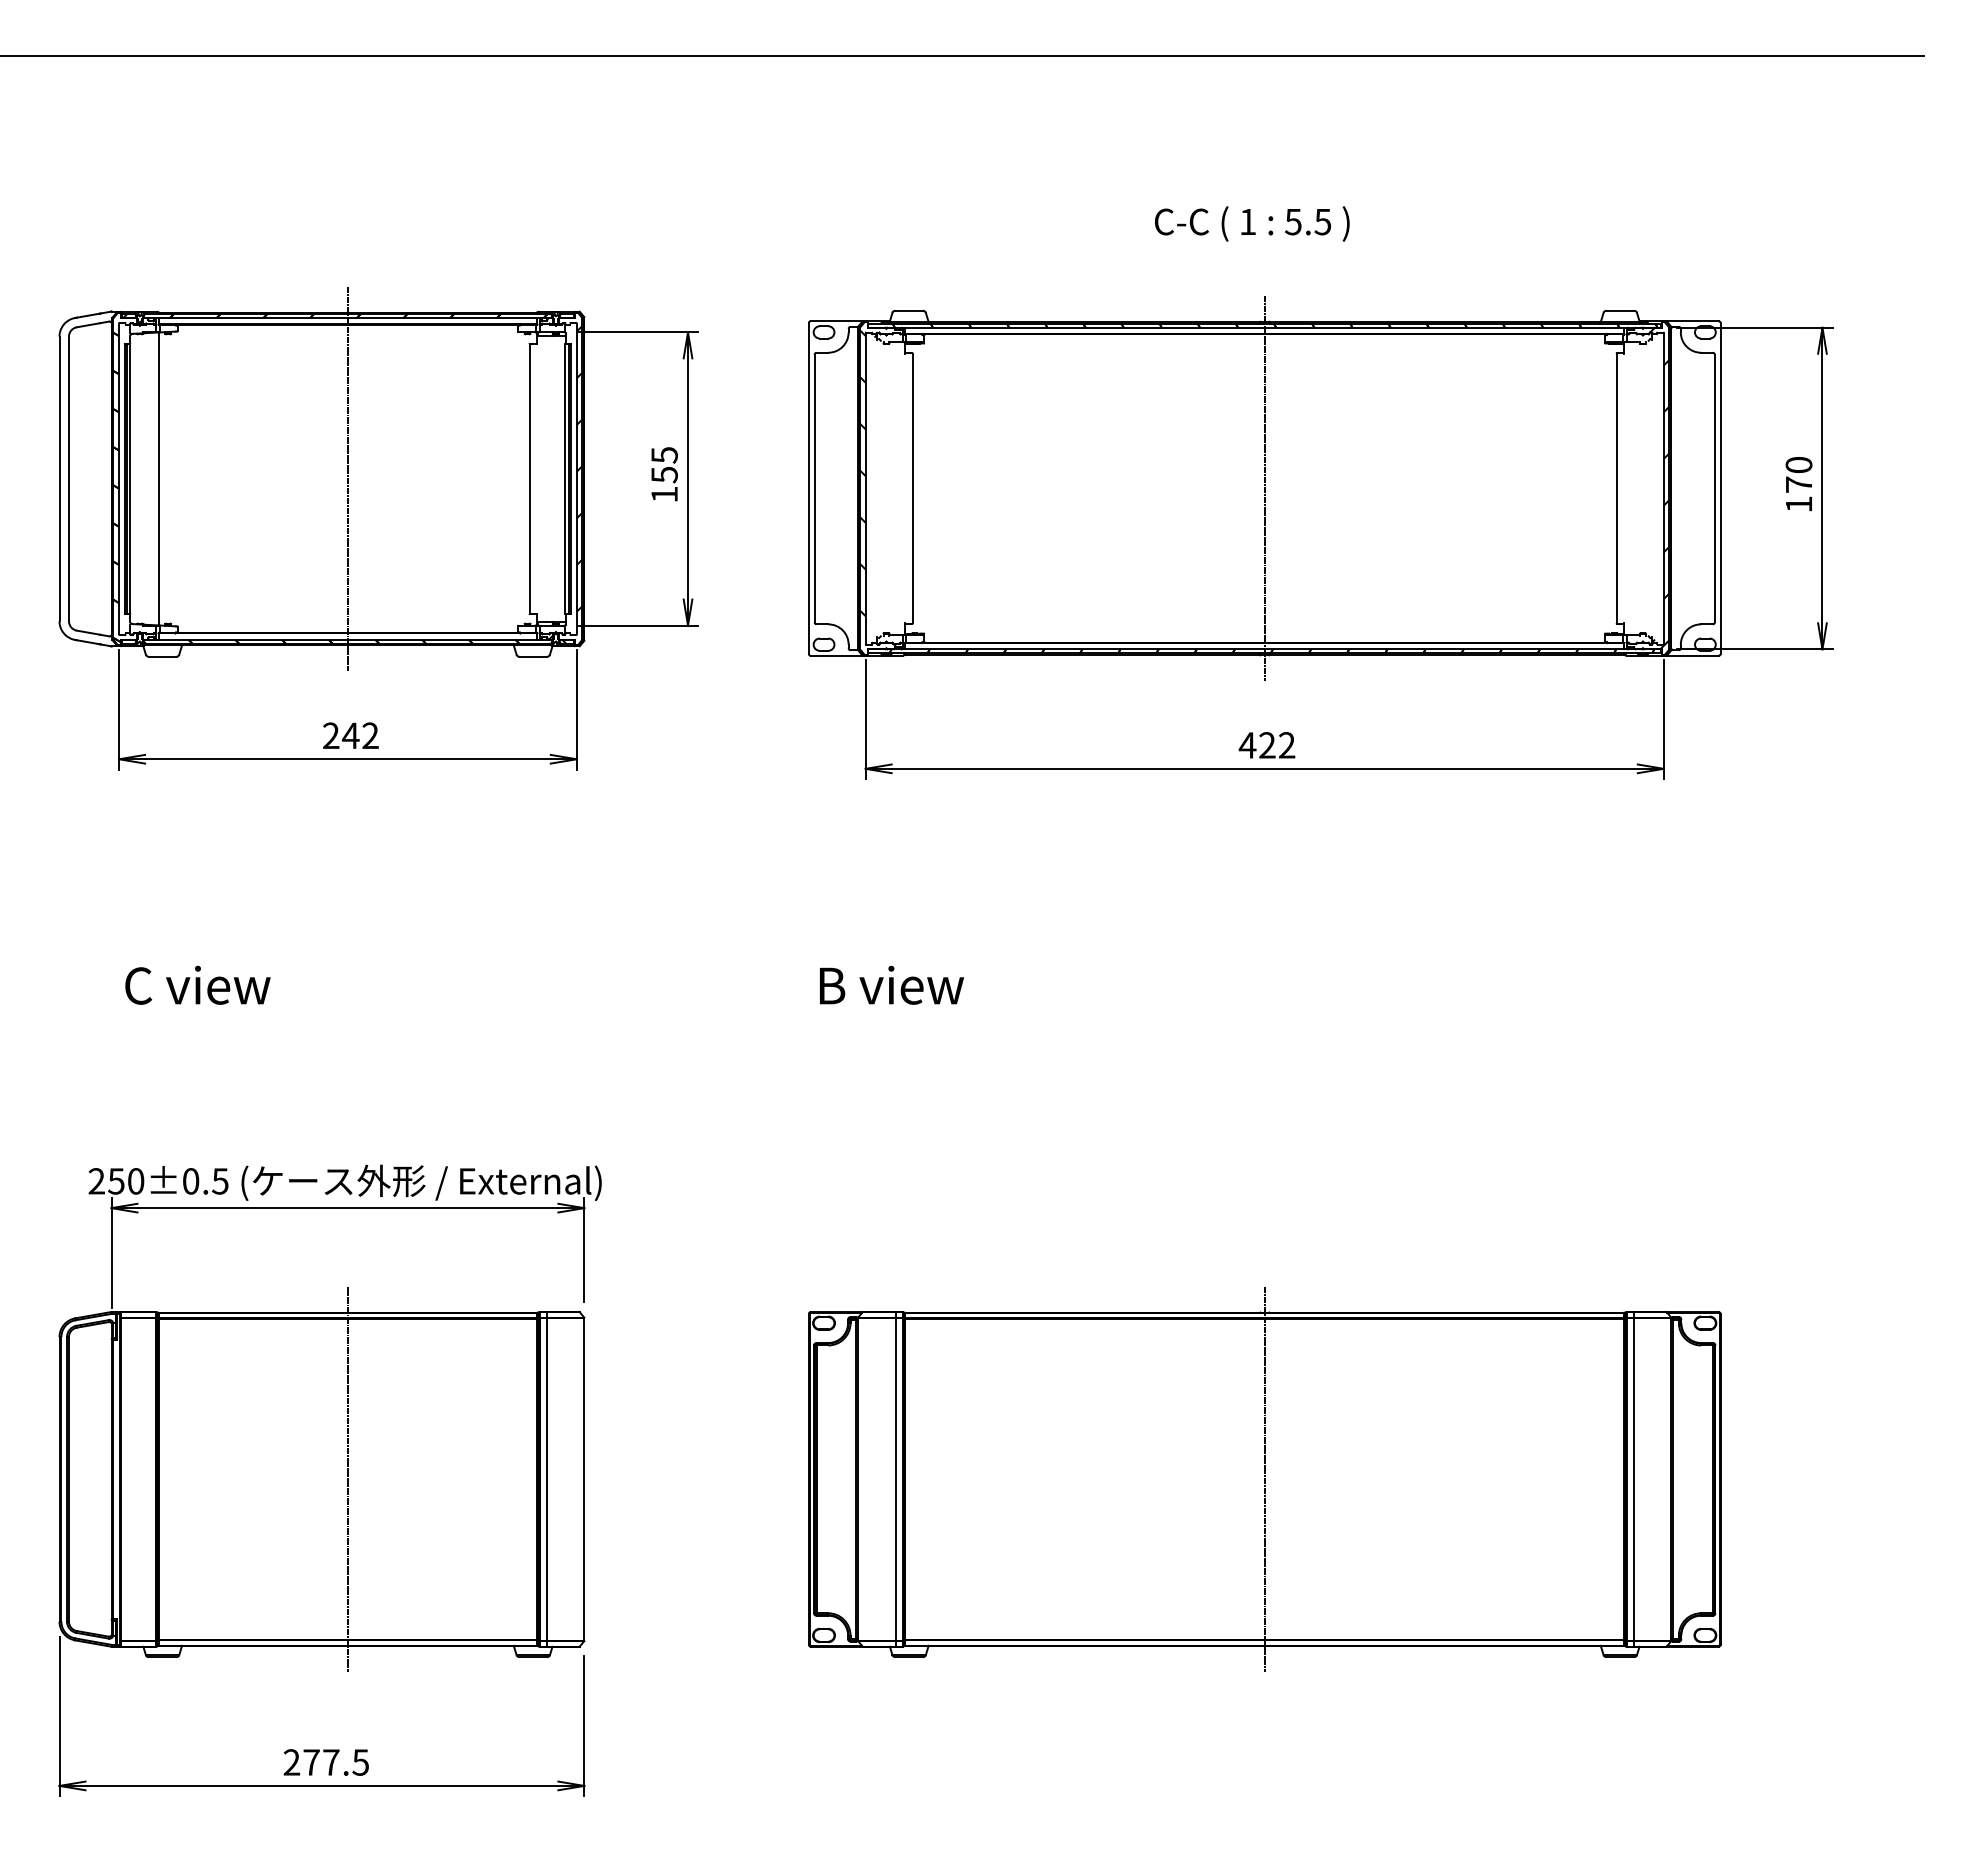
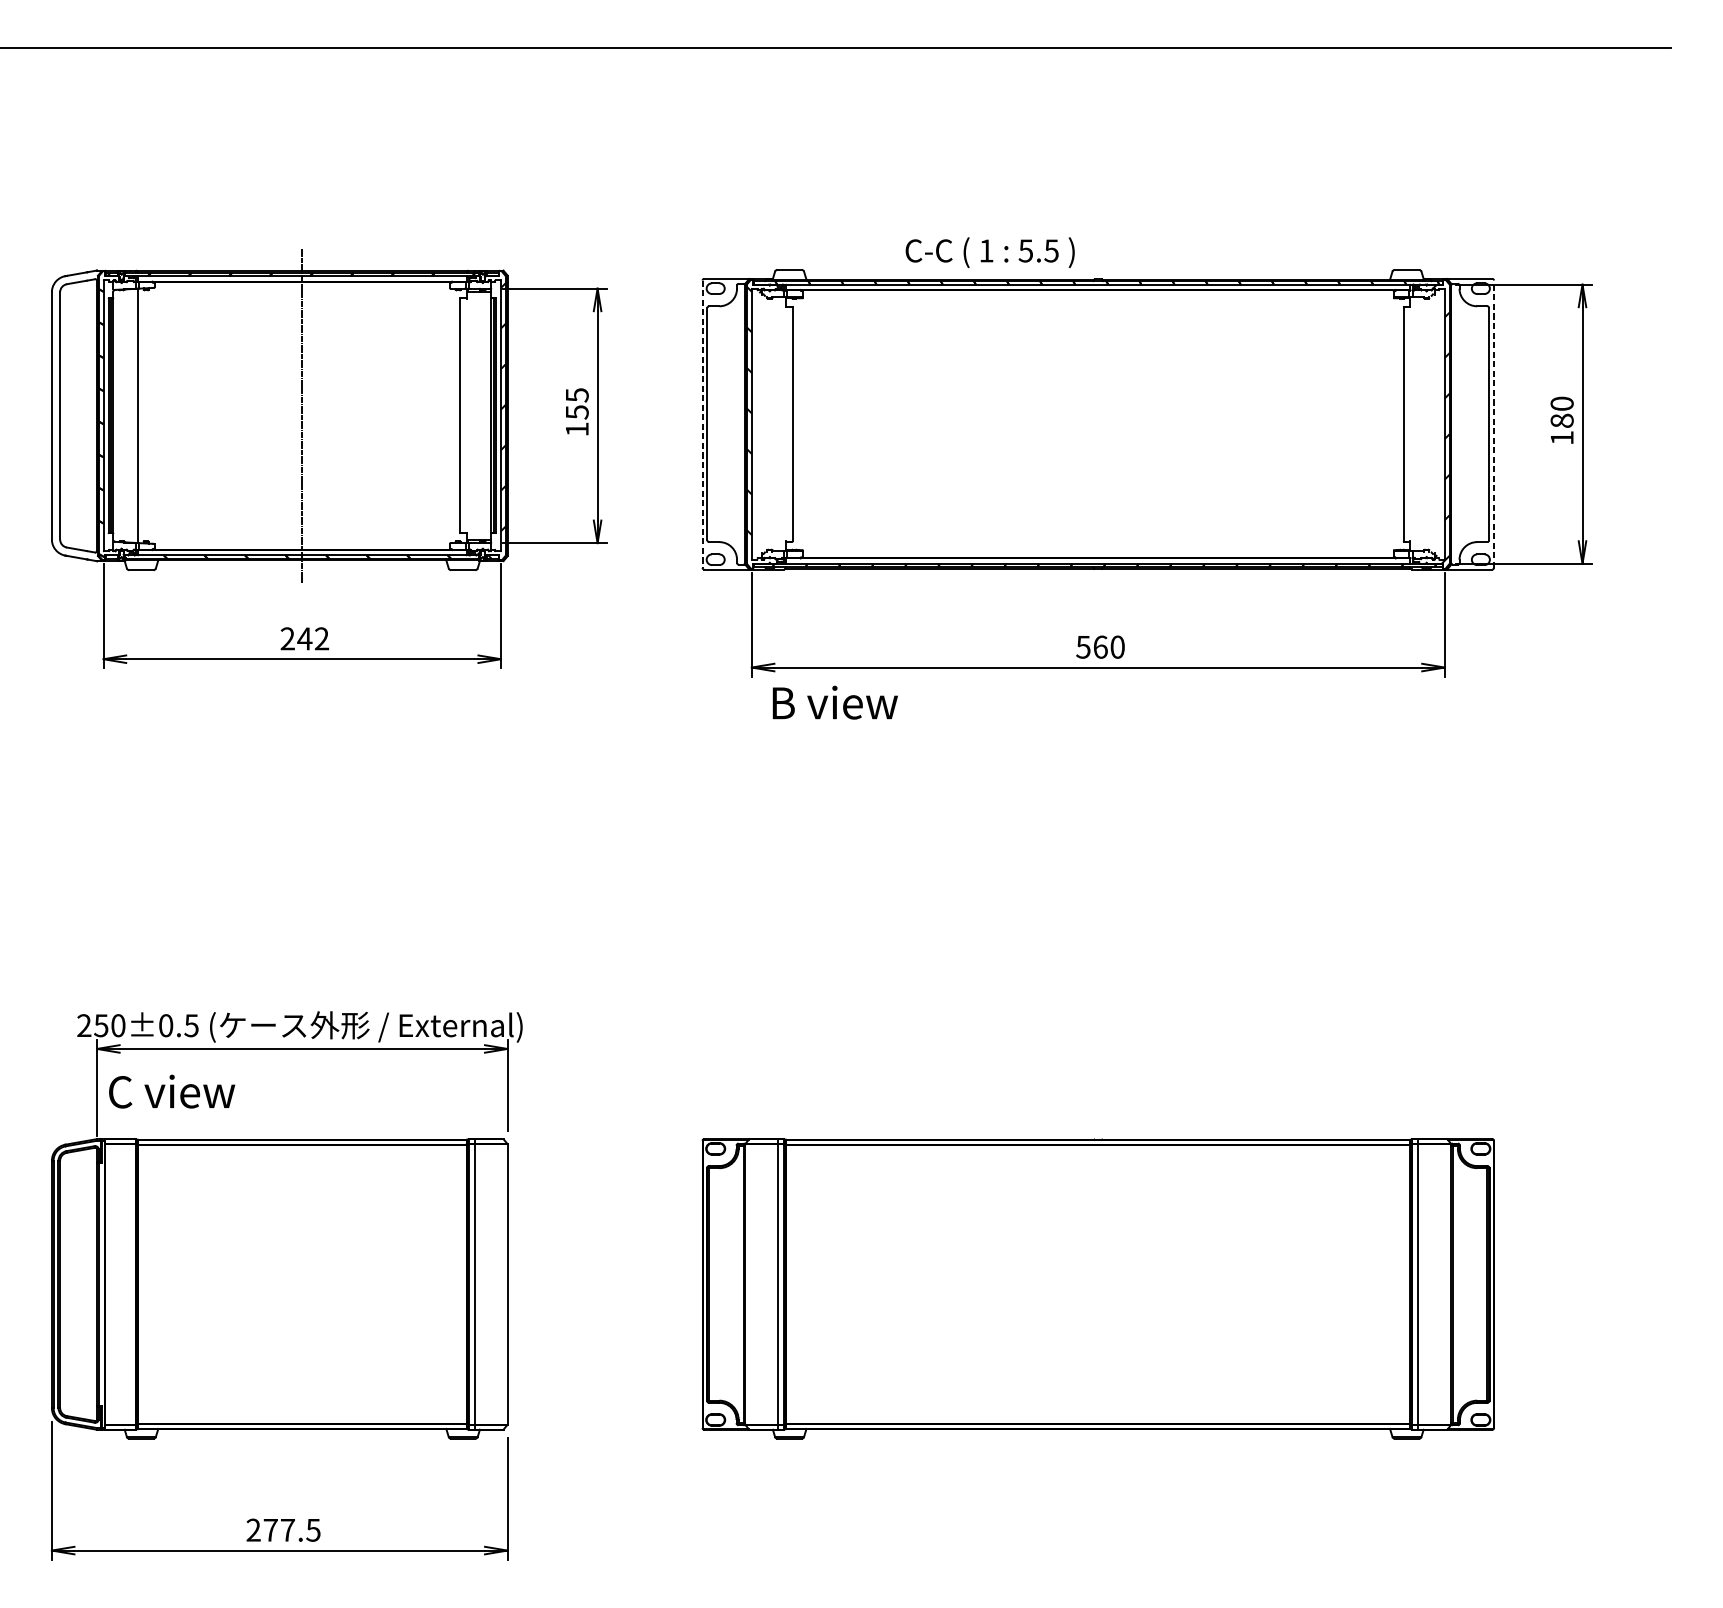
text: (1252, 223) -> (990, 252), moved
text: (1798, 484) -> (1561, 420), 170 -> 180
line: (1264, 488) -> (1098, 424), removed
line: (1720, 488) -> (1493, 424), solid -> dashed
line: (808, 489) -> (702, 425), solid -> dashed
text: (1266, 745) -> (1099, 647), 422 -> 560
text: (197, 984) -> (171, 1090), moved
text: (891, 984) -> (835, 701), moved
line: (347, 1478) -> (301, 1283), removed
line: (1264, 1478) -> (1098, 1283), removed

